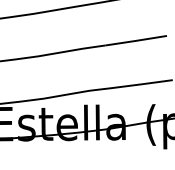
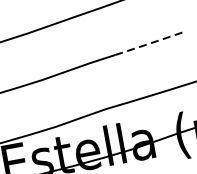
line: (136, 40) -> (149, 43), solid -> dashed

